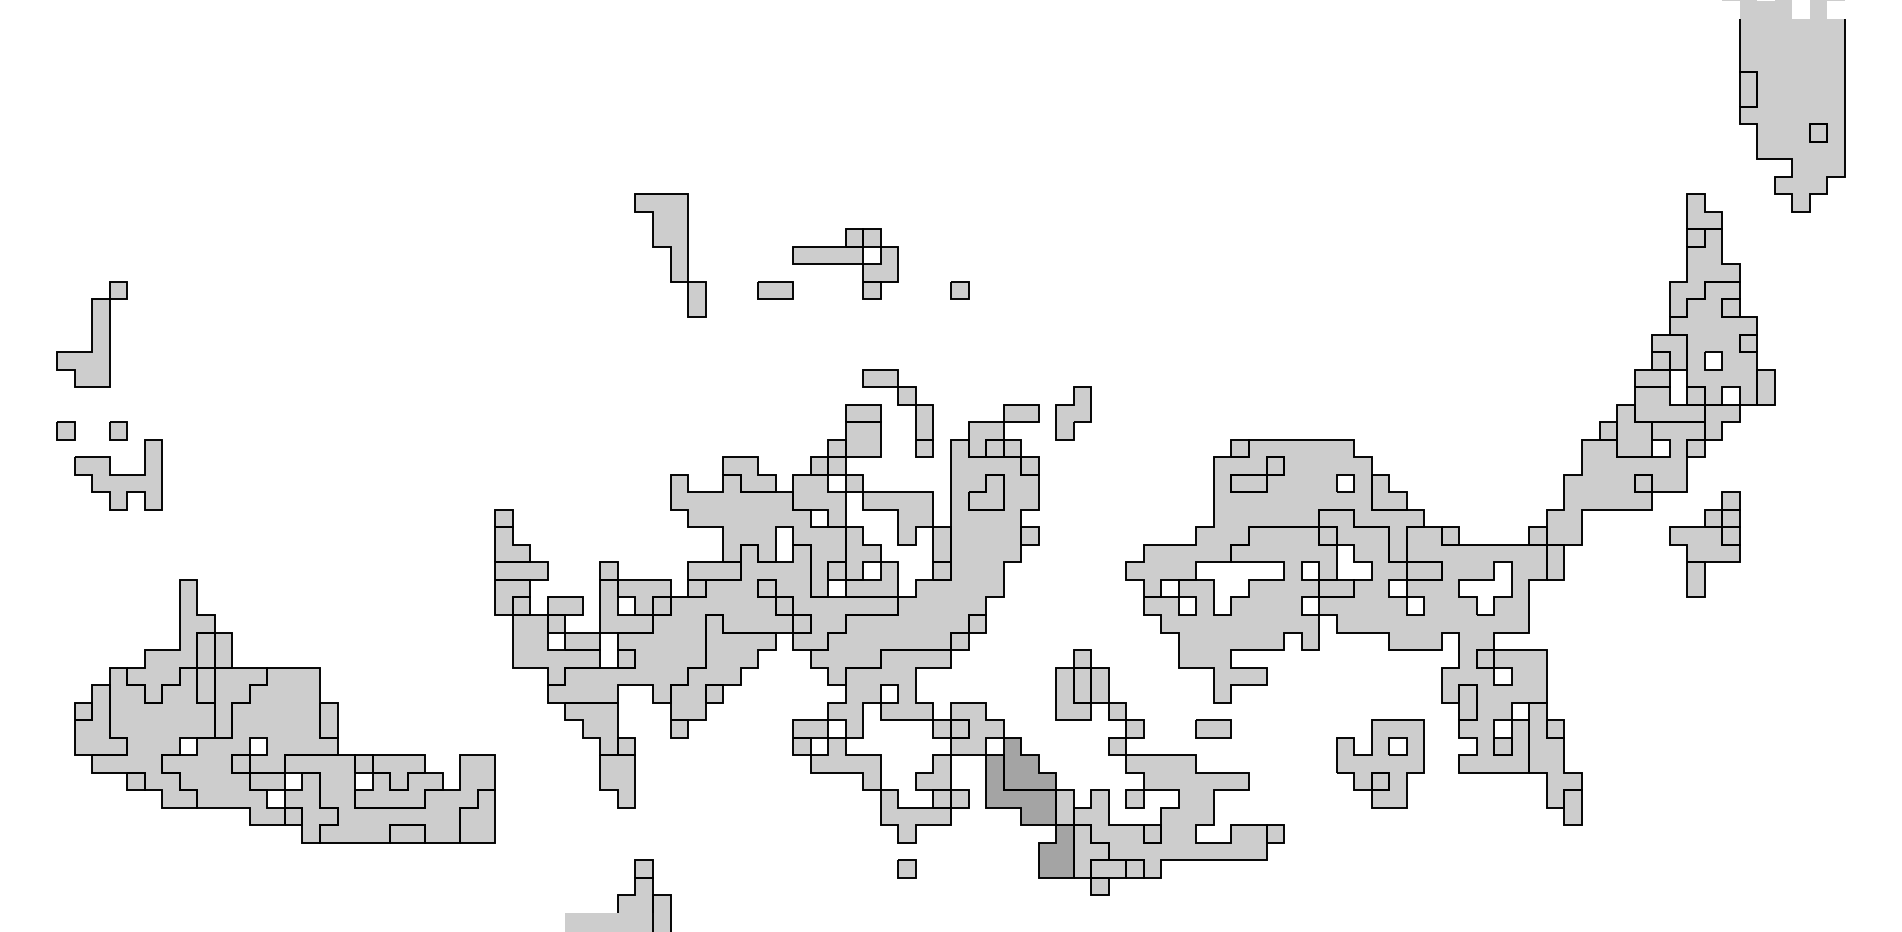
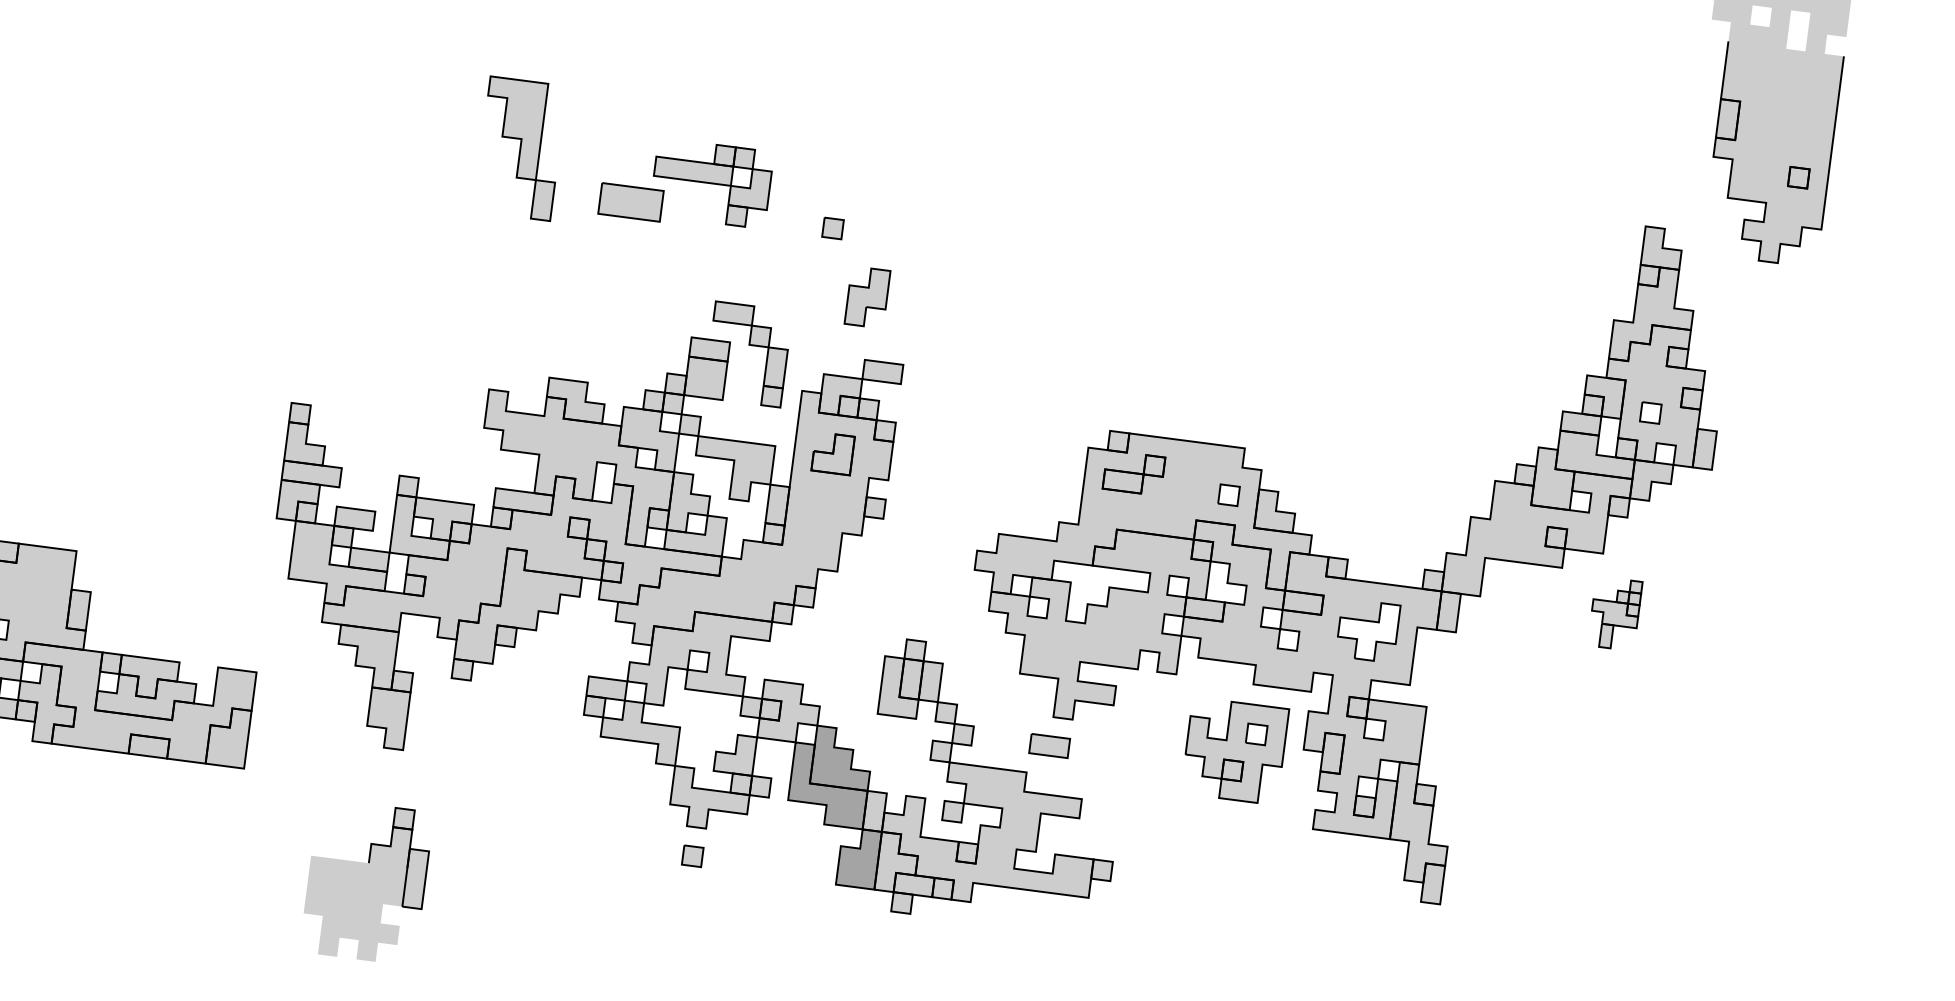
part: (775, 290) -> (630, 201), size x1.6
part: (1073, 413) -> (867, 297), moved
part: (1704, 544) -> (1614, 613), size x0.6
part: (1380, 763) -> (1235, 750), moved

